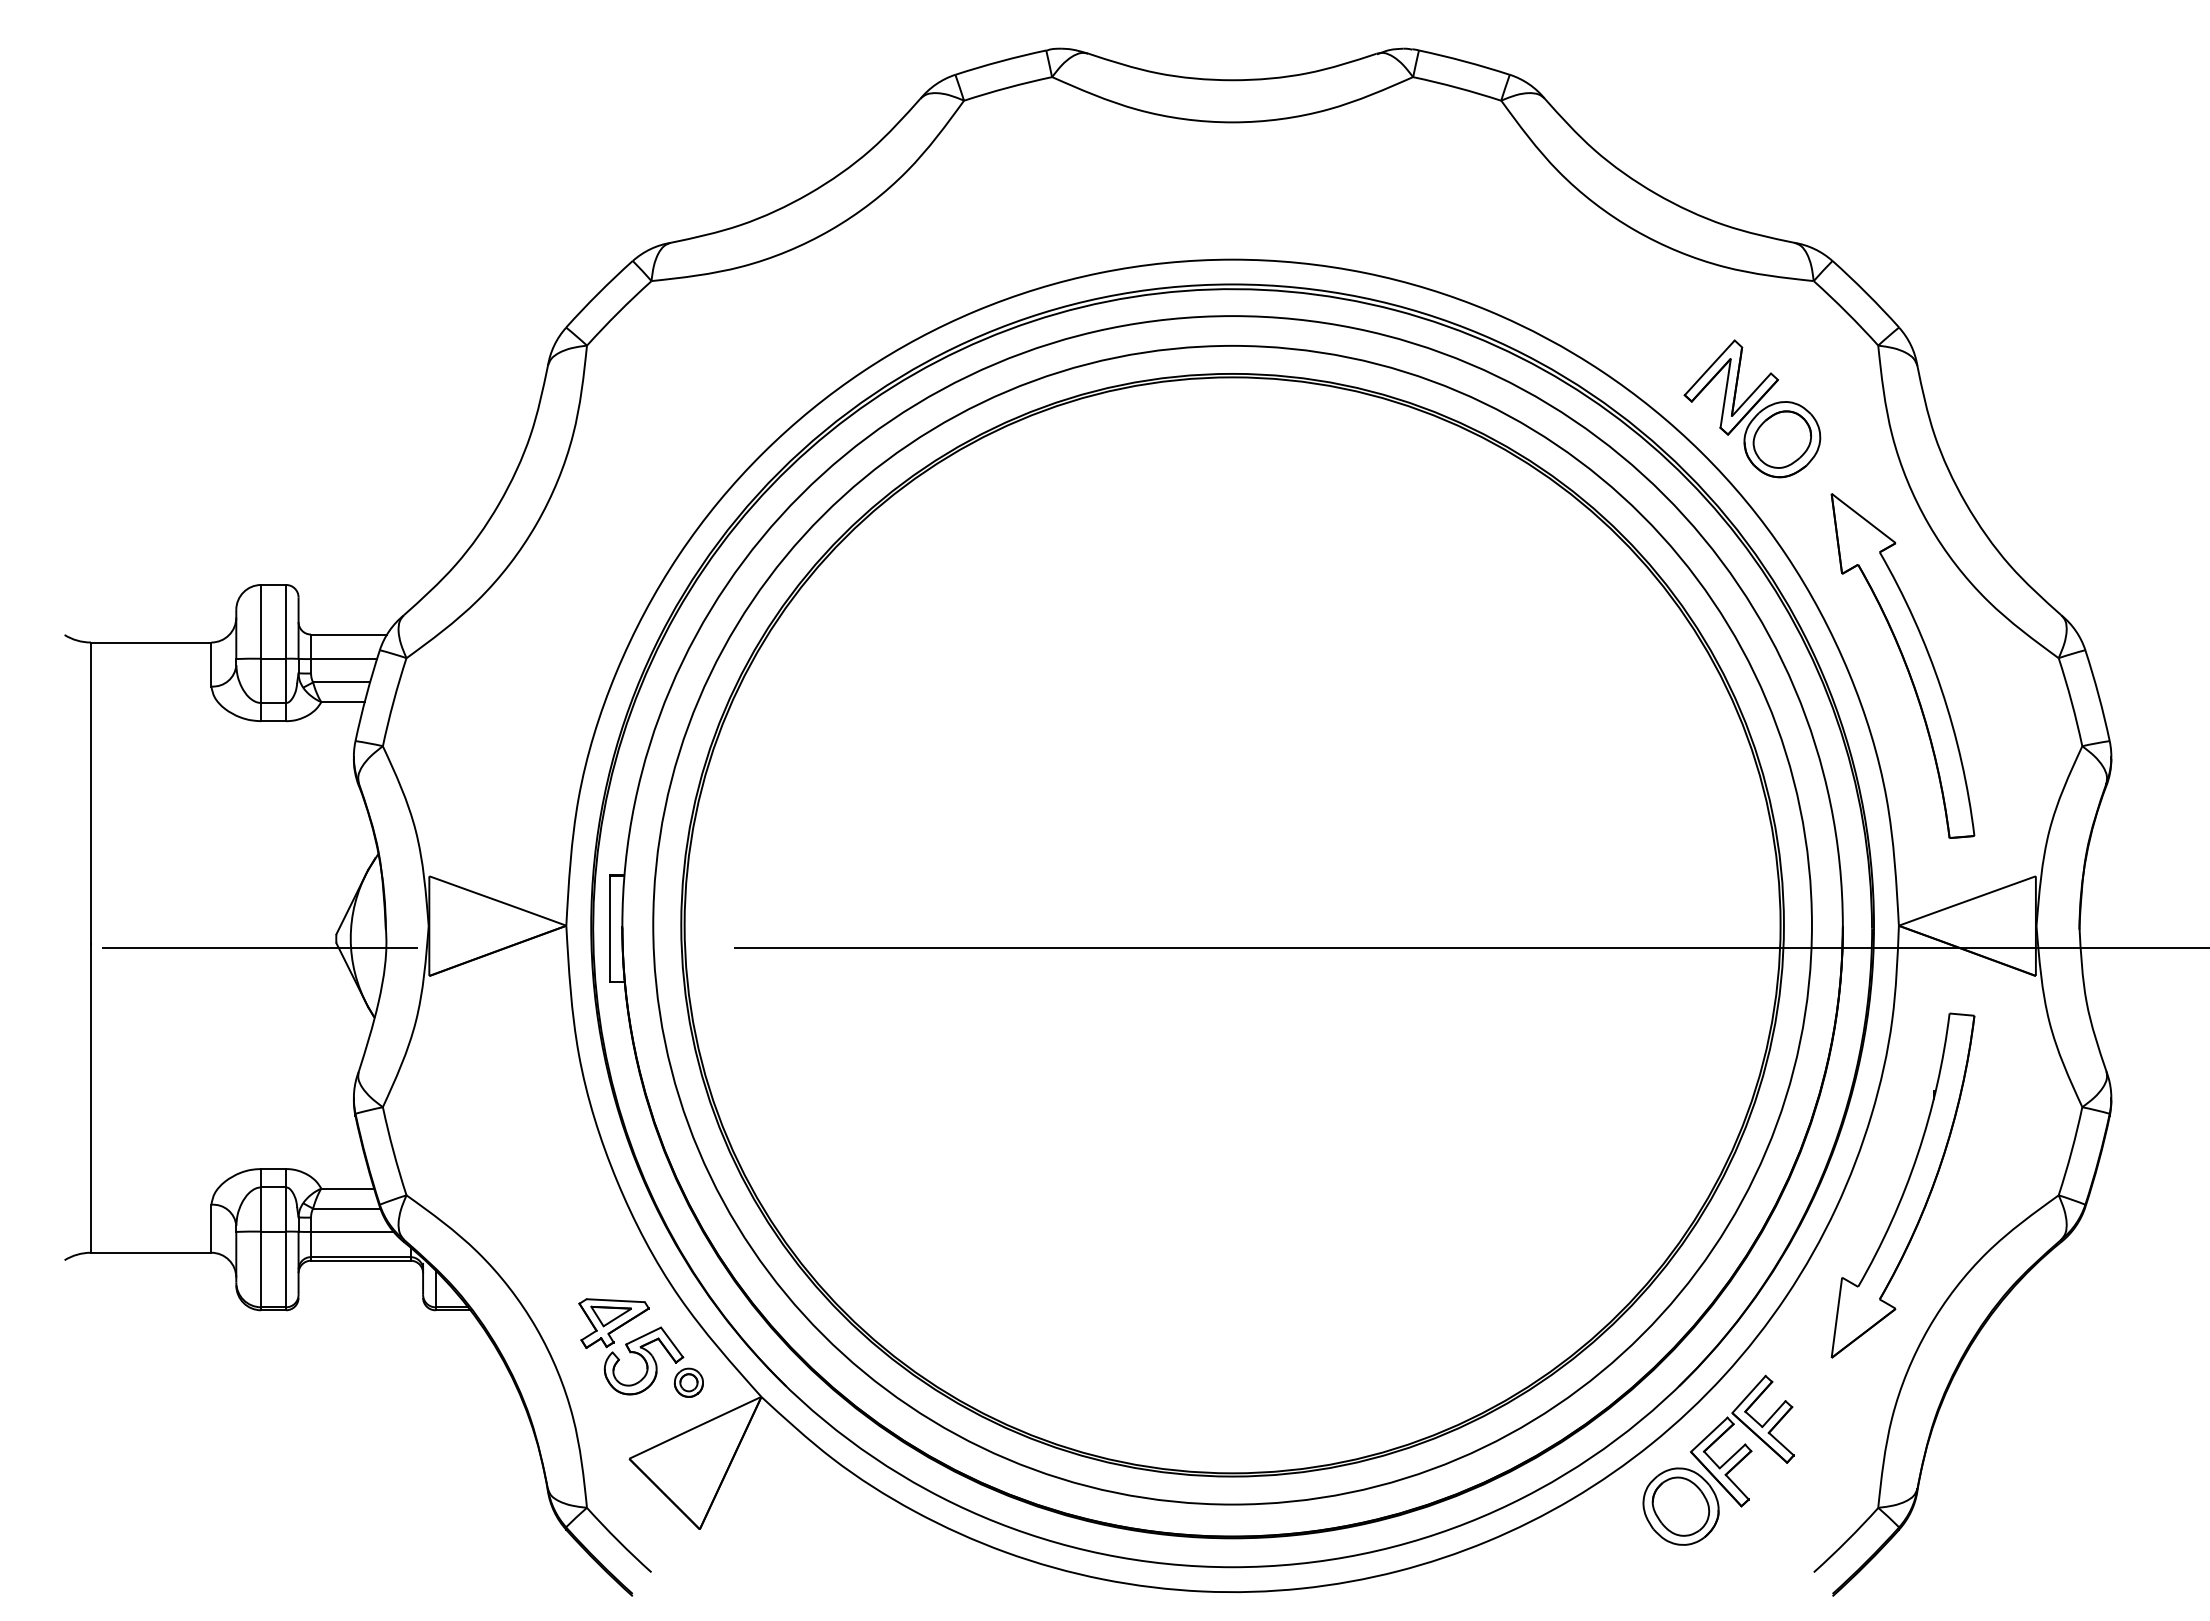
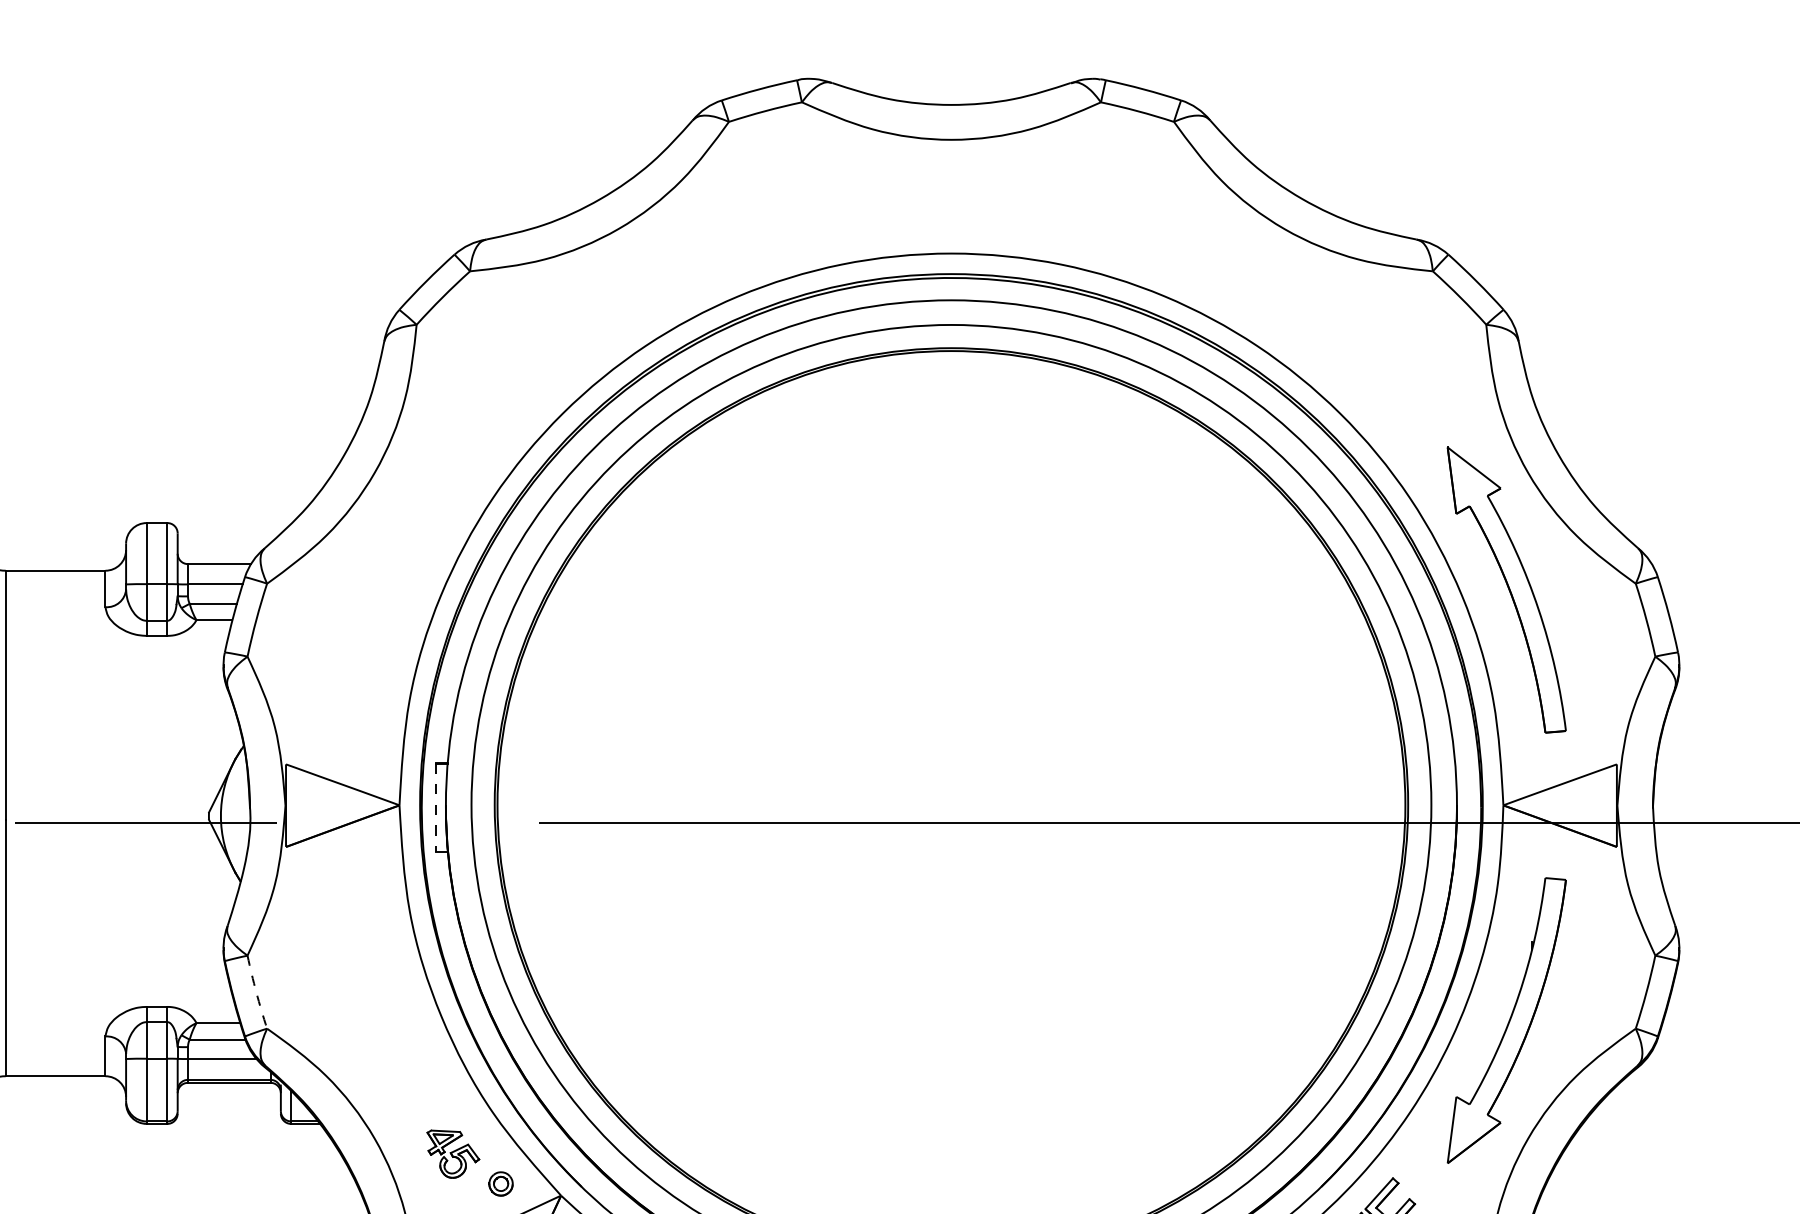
part: (1752, 408) -> (1382, 376), removed
line: (609, 928) -> (435, 807), solid -> dashed
arc: (393, 1151) -> (256, 992), solid -> dashed
part: (631, 1346) -> (453, 1153), size x0.6

